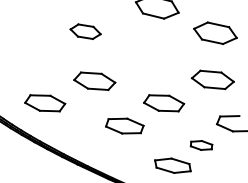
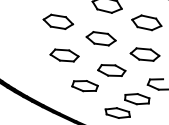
part: (85, 31) -> (58, 21), size x1.43
part: (147, 56) -> (100, 38), added
part: (44, 103) -> (30, 70), removed
part: (201, 145) -> (137, 99), size x1.67

